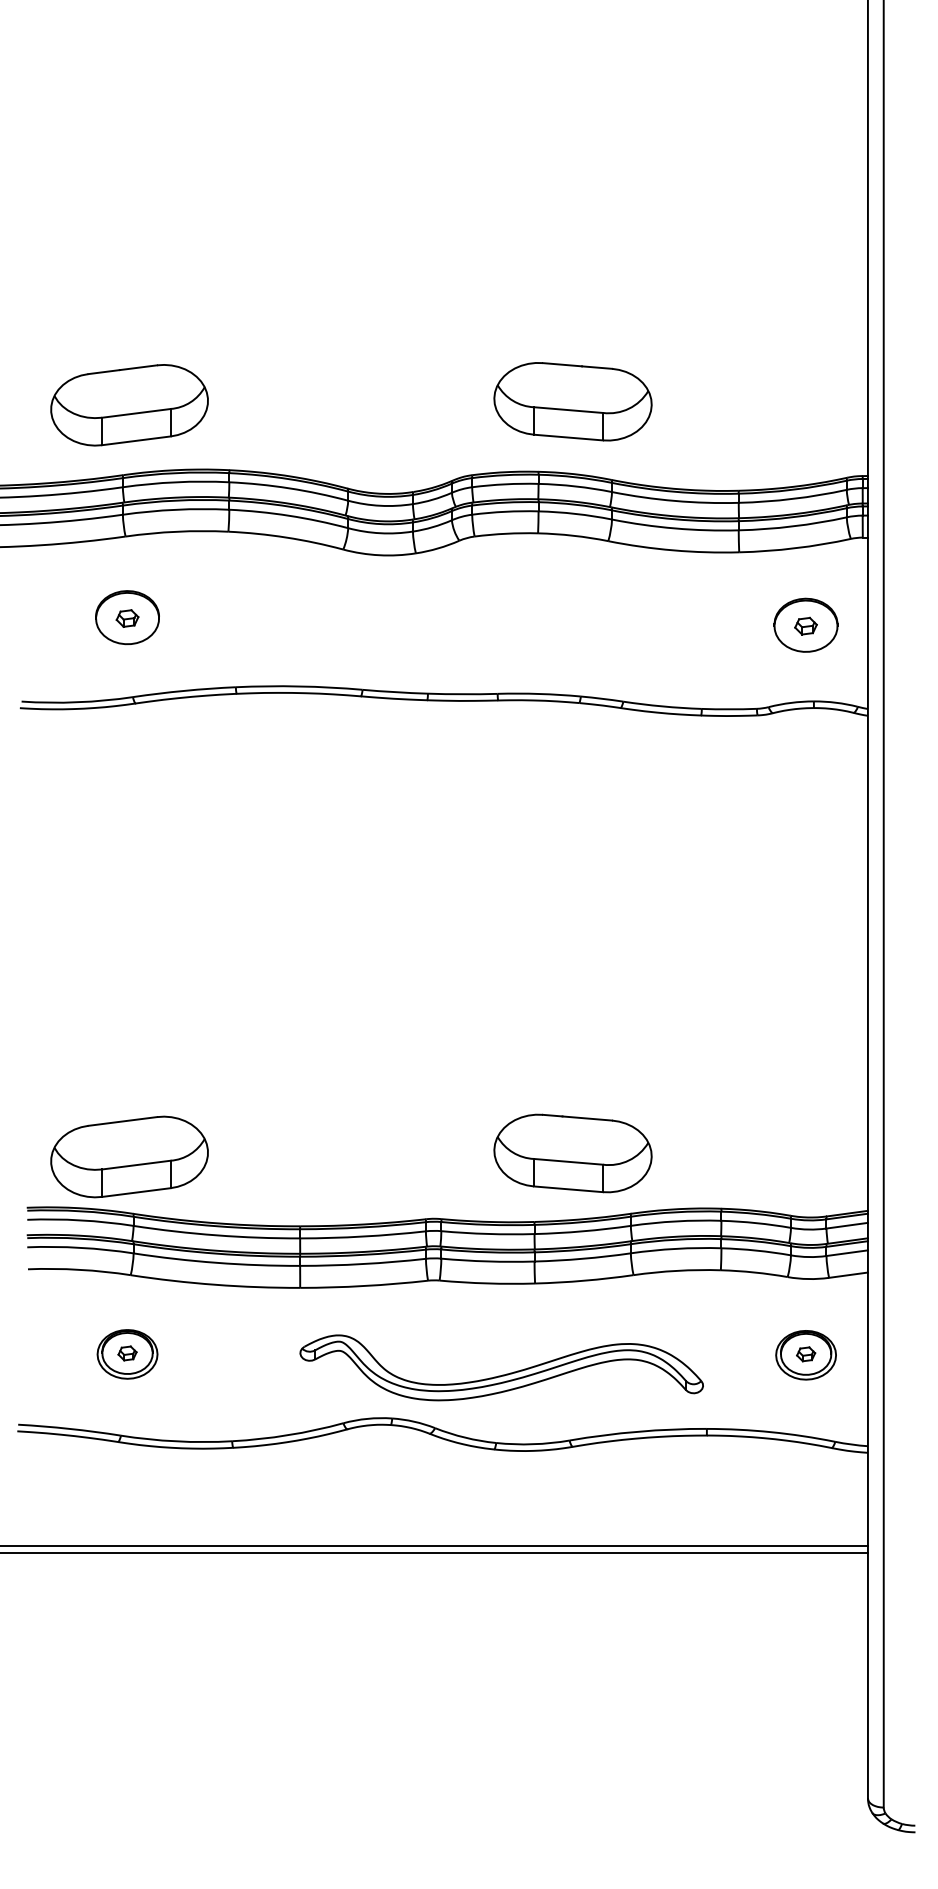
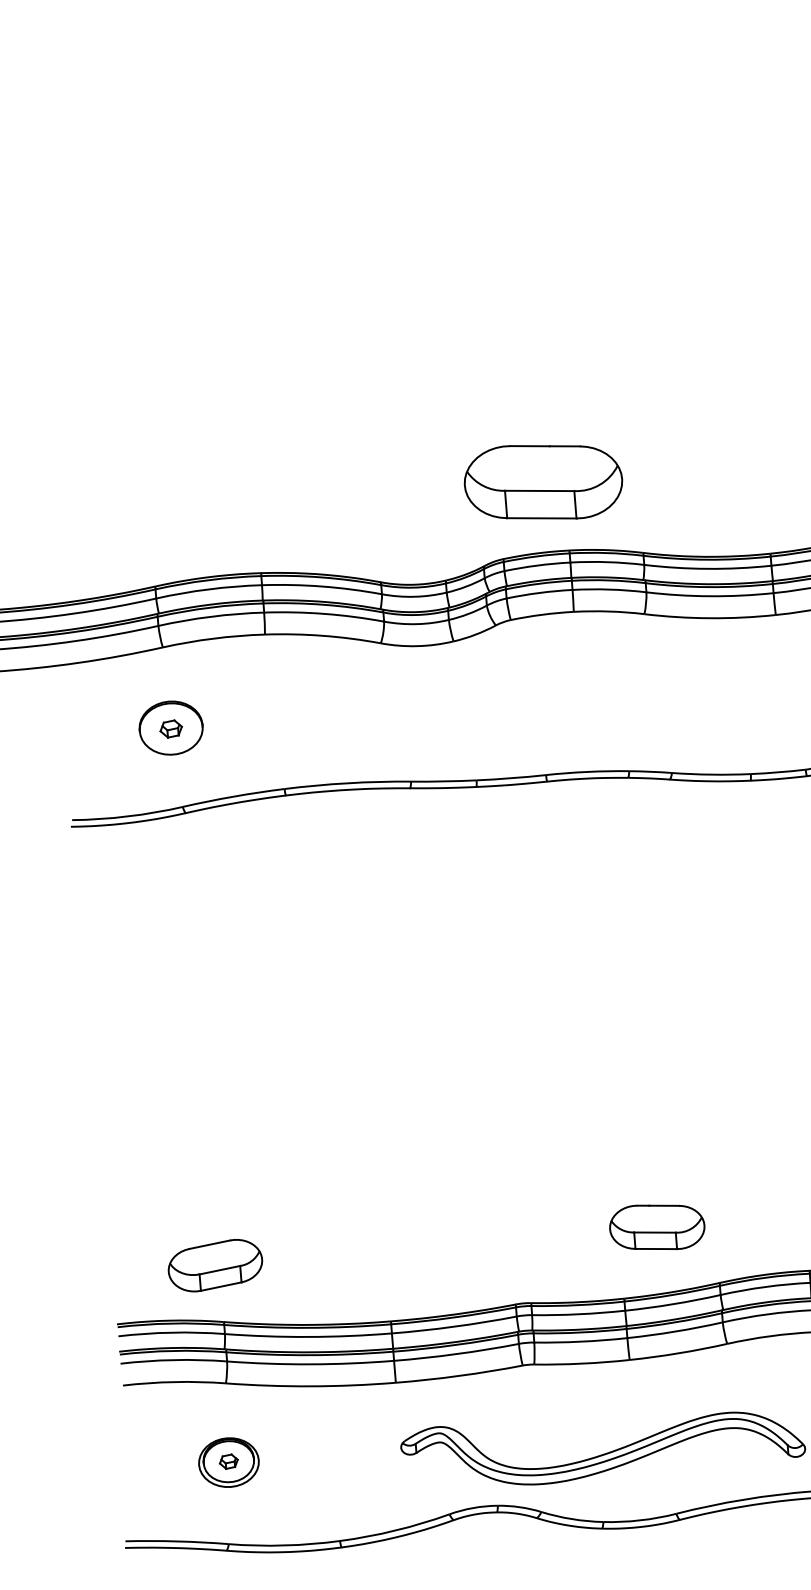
part: (572, 401) -> (542, 482), moved
part: (129, 405) -> (156, 516), removed
part: (572, 1153) -> (656, 1227), size x0.6
part: (129, 1156) -> (215, 1265), size x0.6

